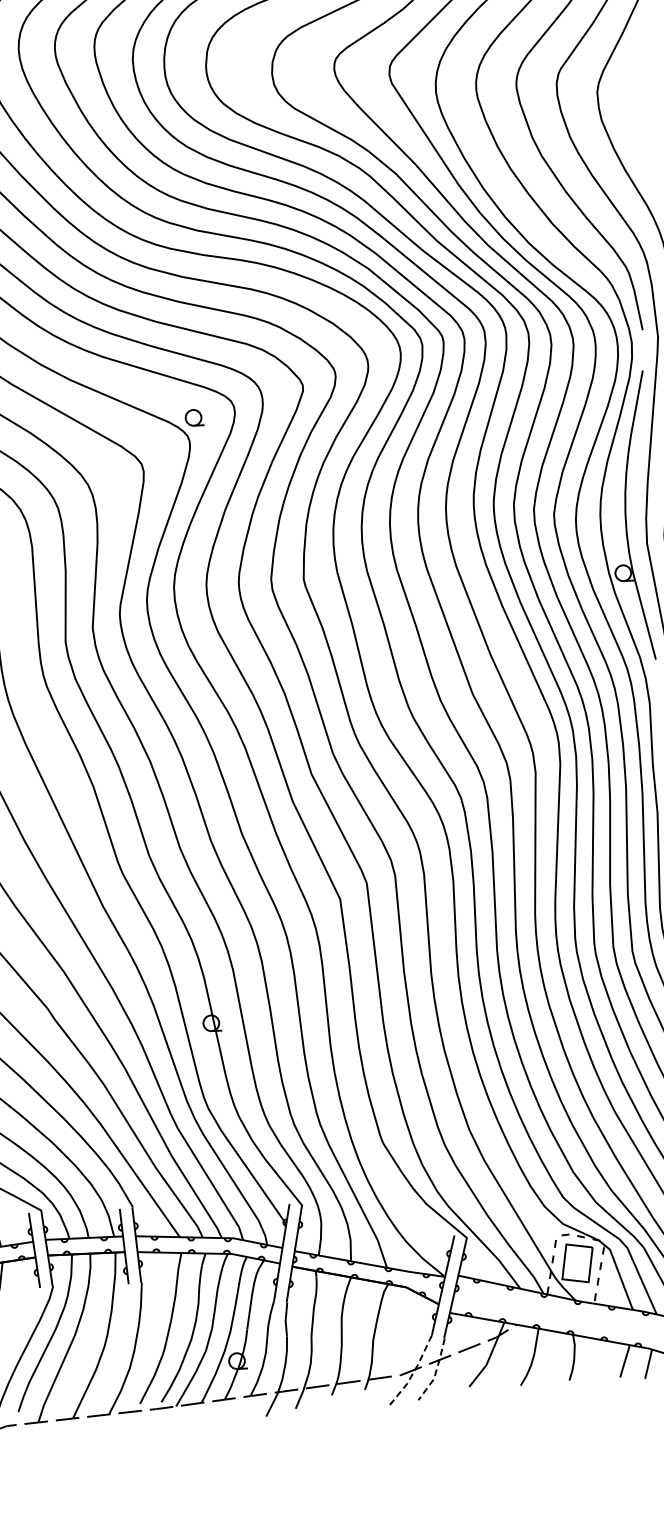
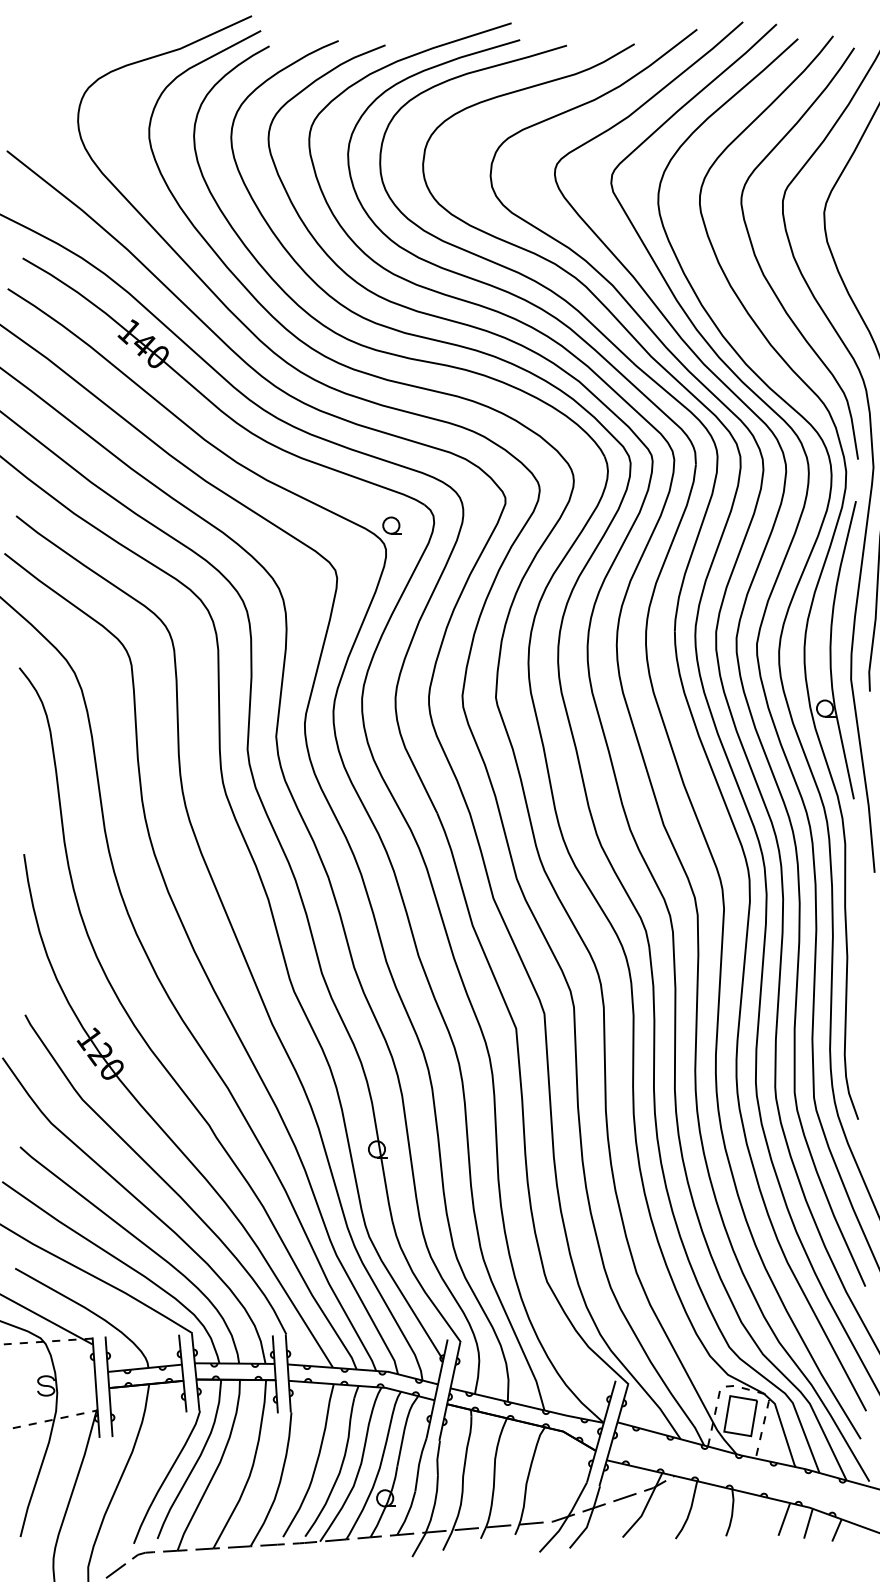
line: (436, 1371) -> (589, 1519), dashed -> solid
line: (412, 1373) -> (565, 1520), dashed -> solid

